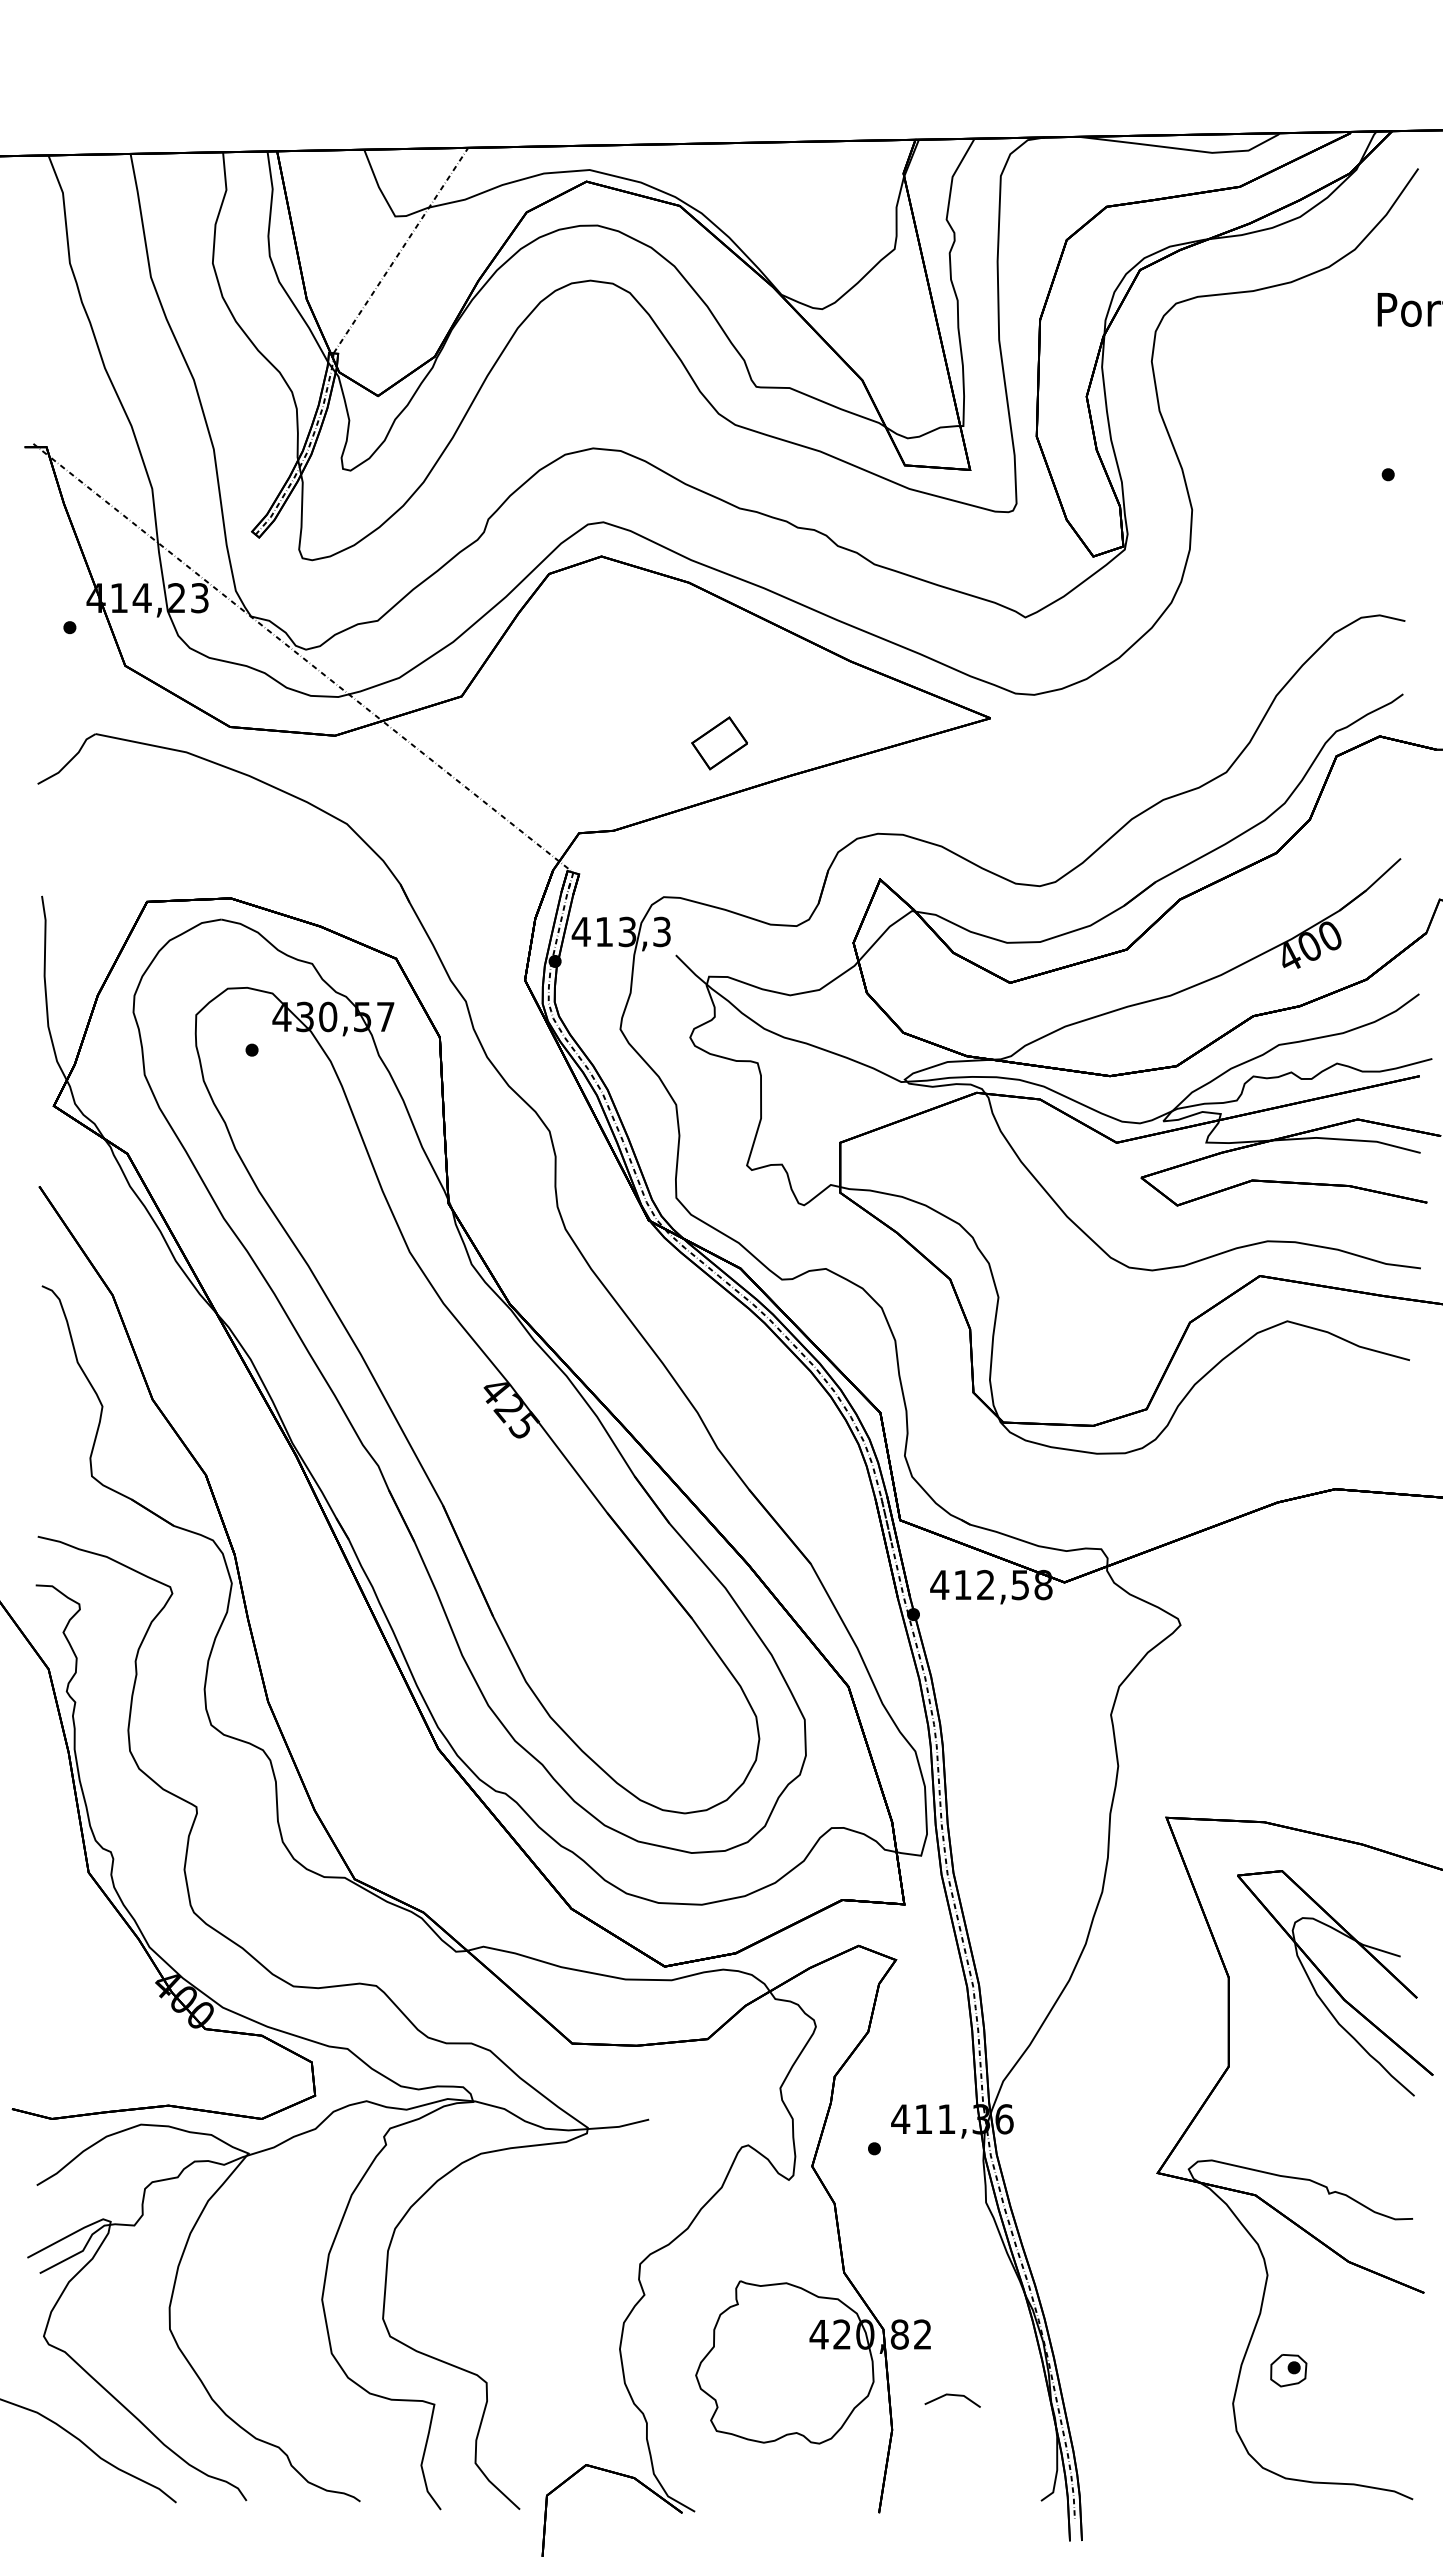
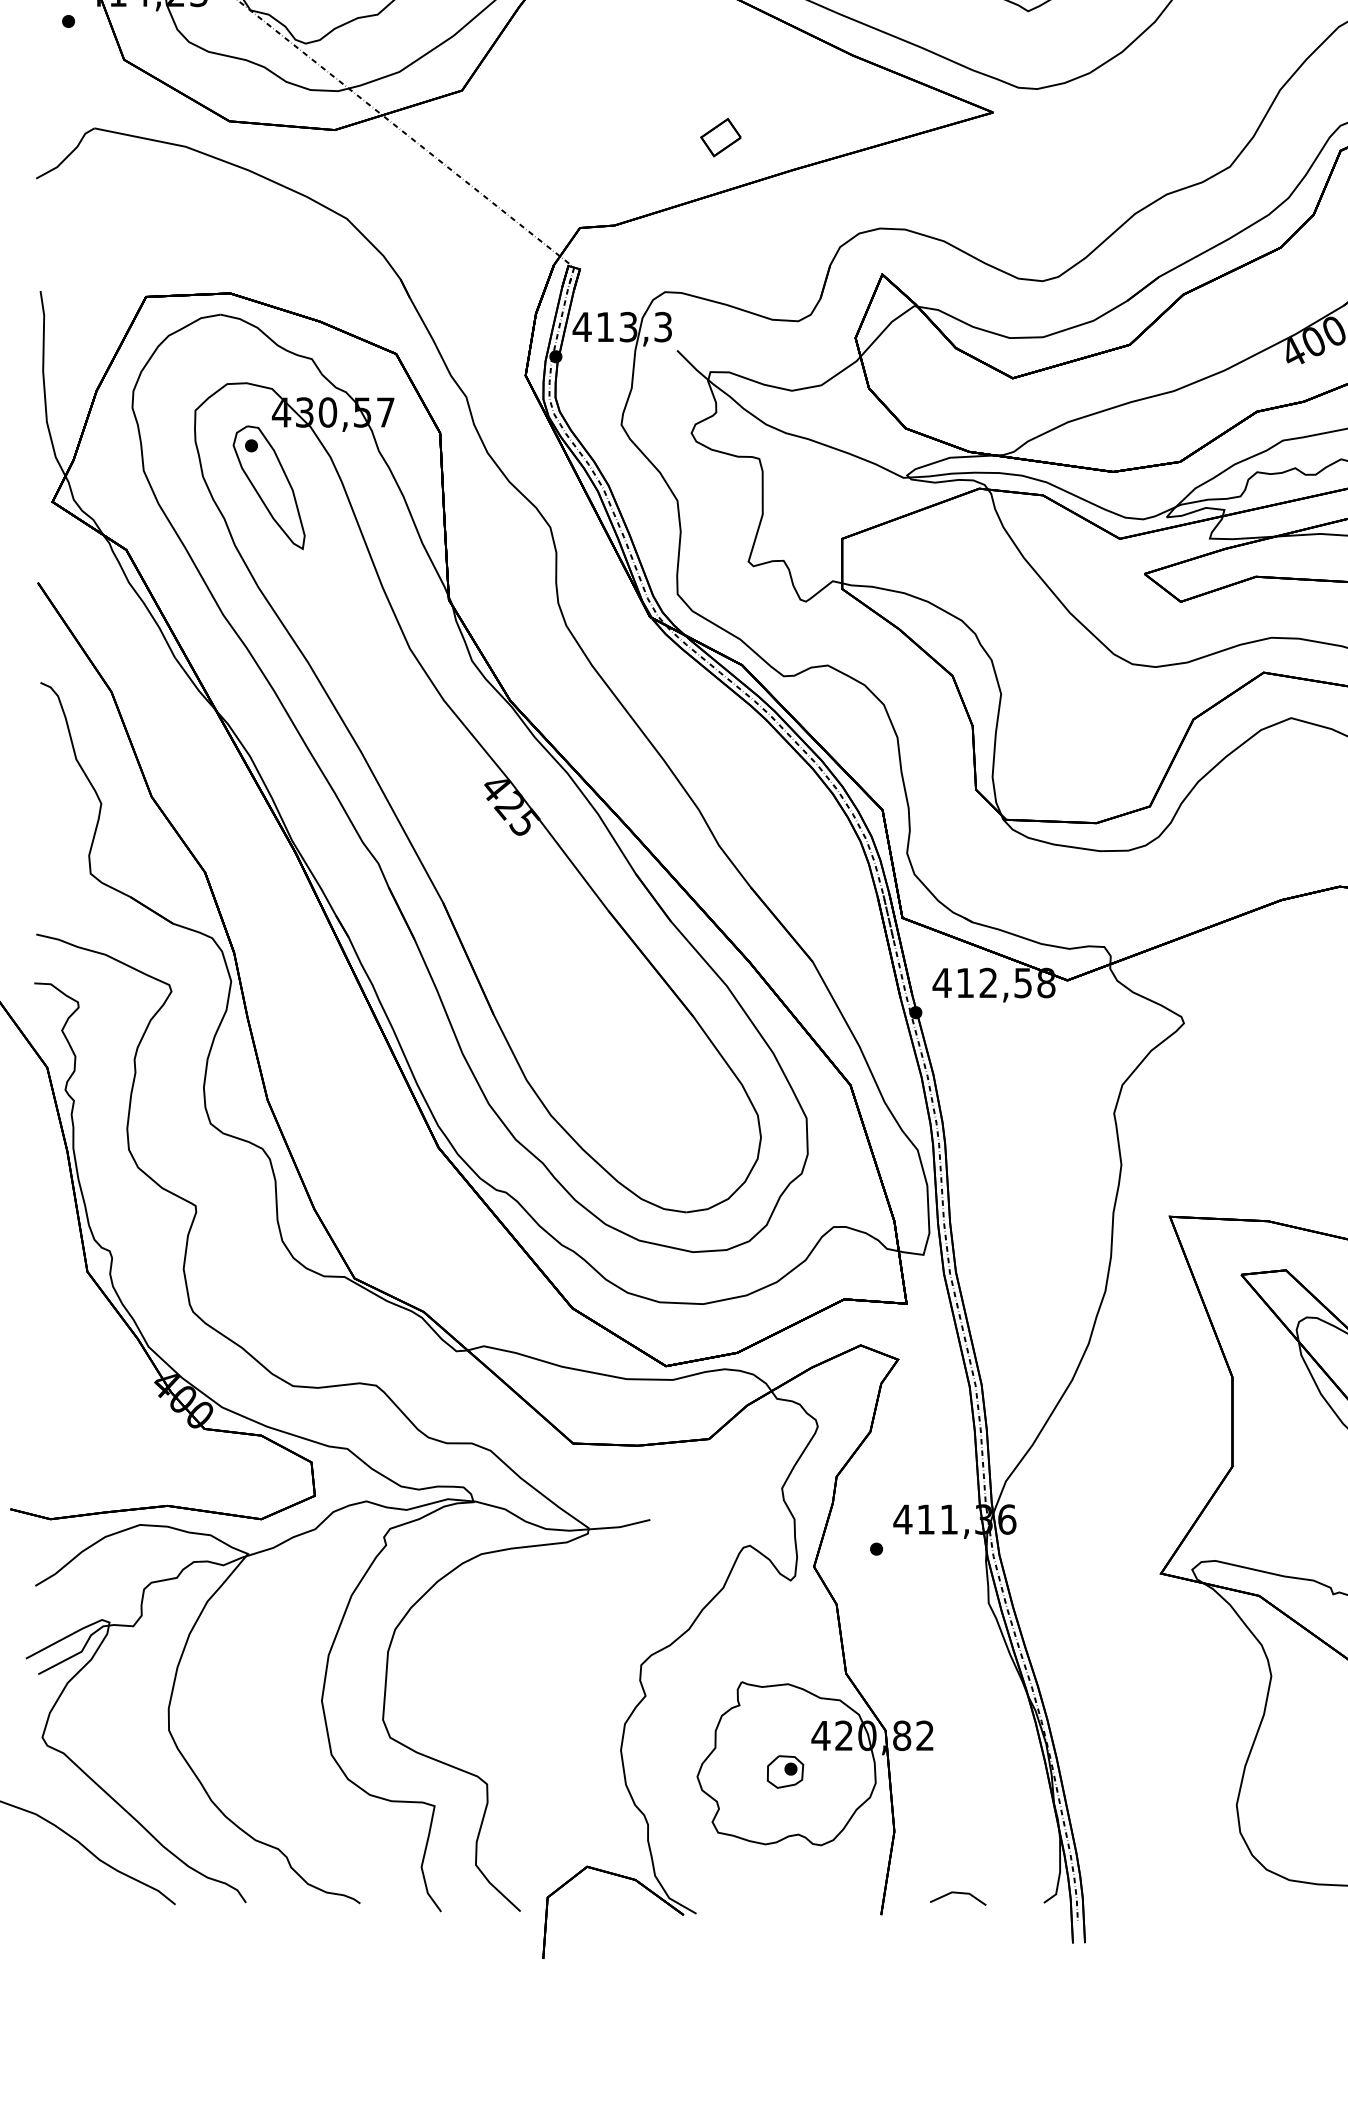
part: (718, 742) -> (719, 136), size x0.71
part: (269, 1091) -> (269, 487), added
part: (1288, 2370) -> (785, 1771), moved
line: (952, 2395) -> (957, 1893), moved

